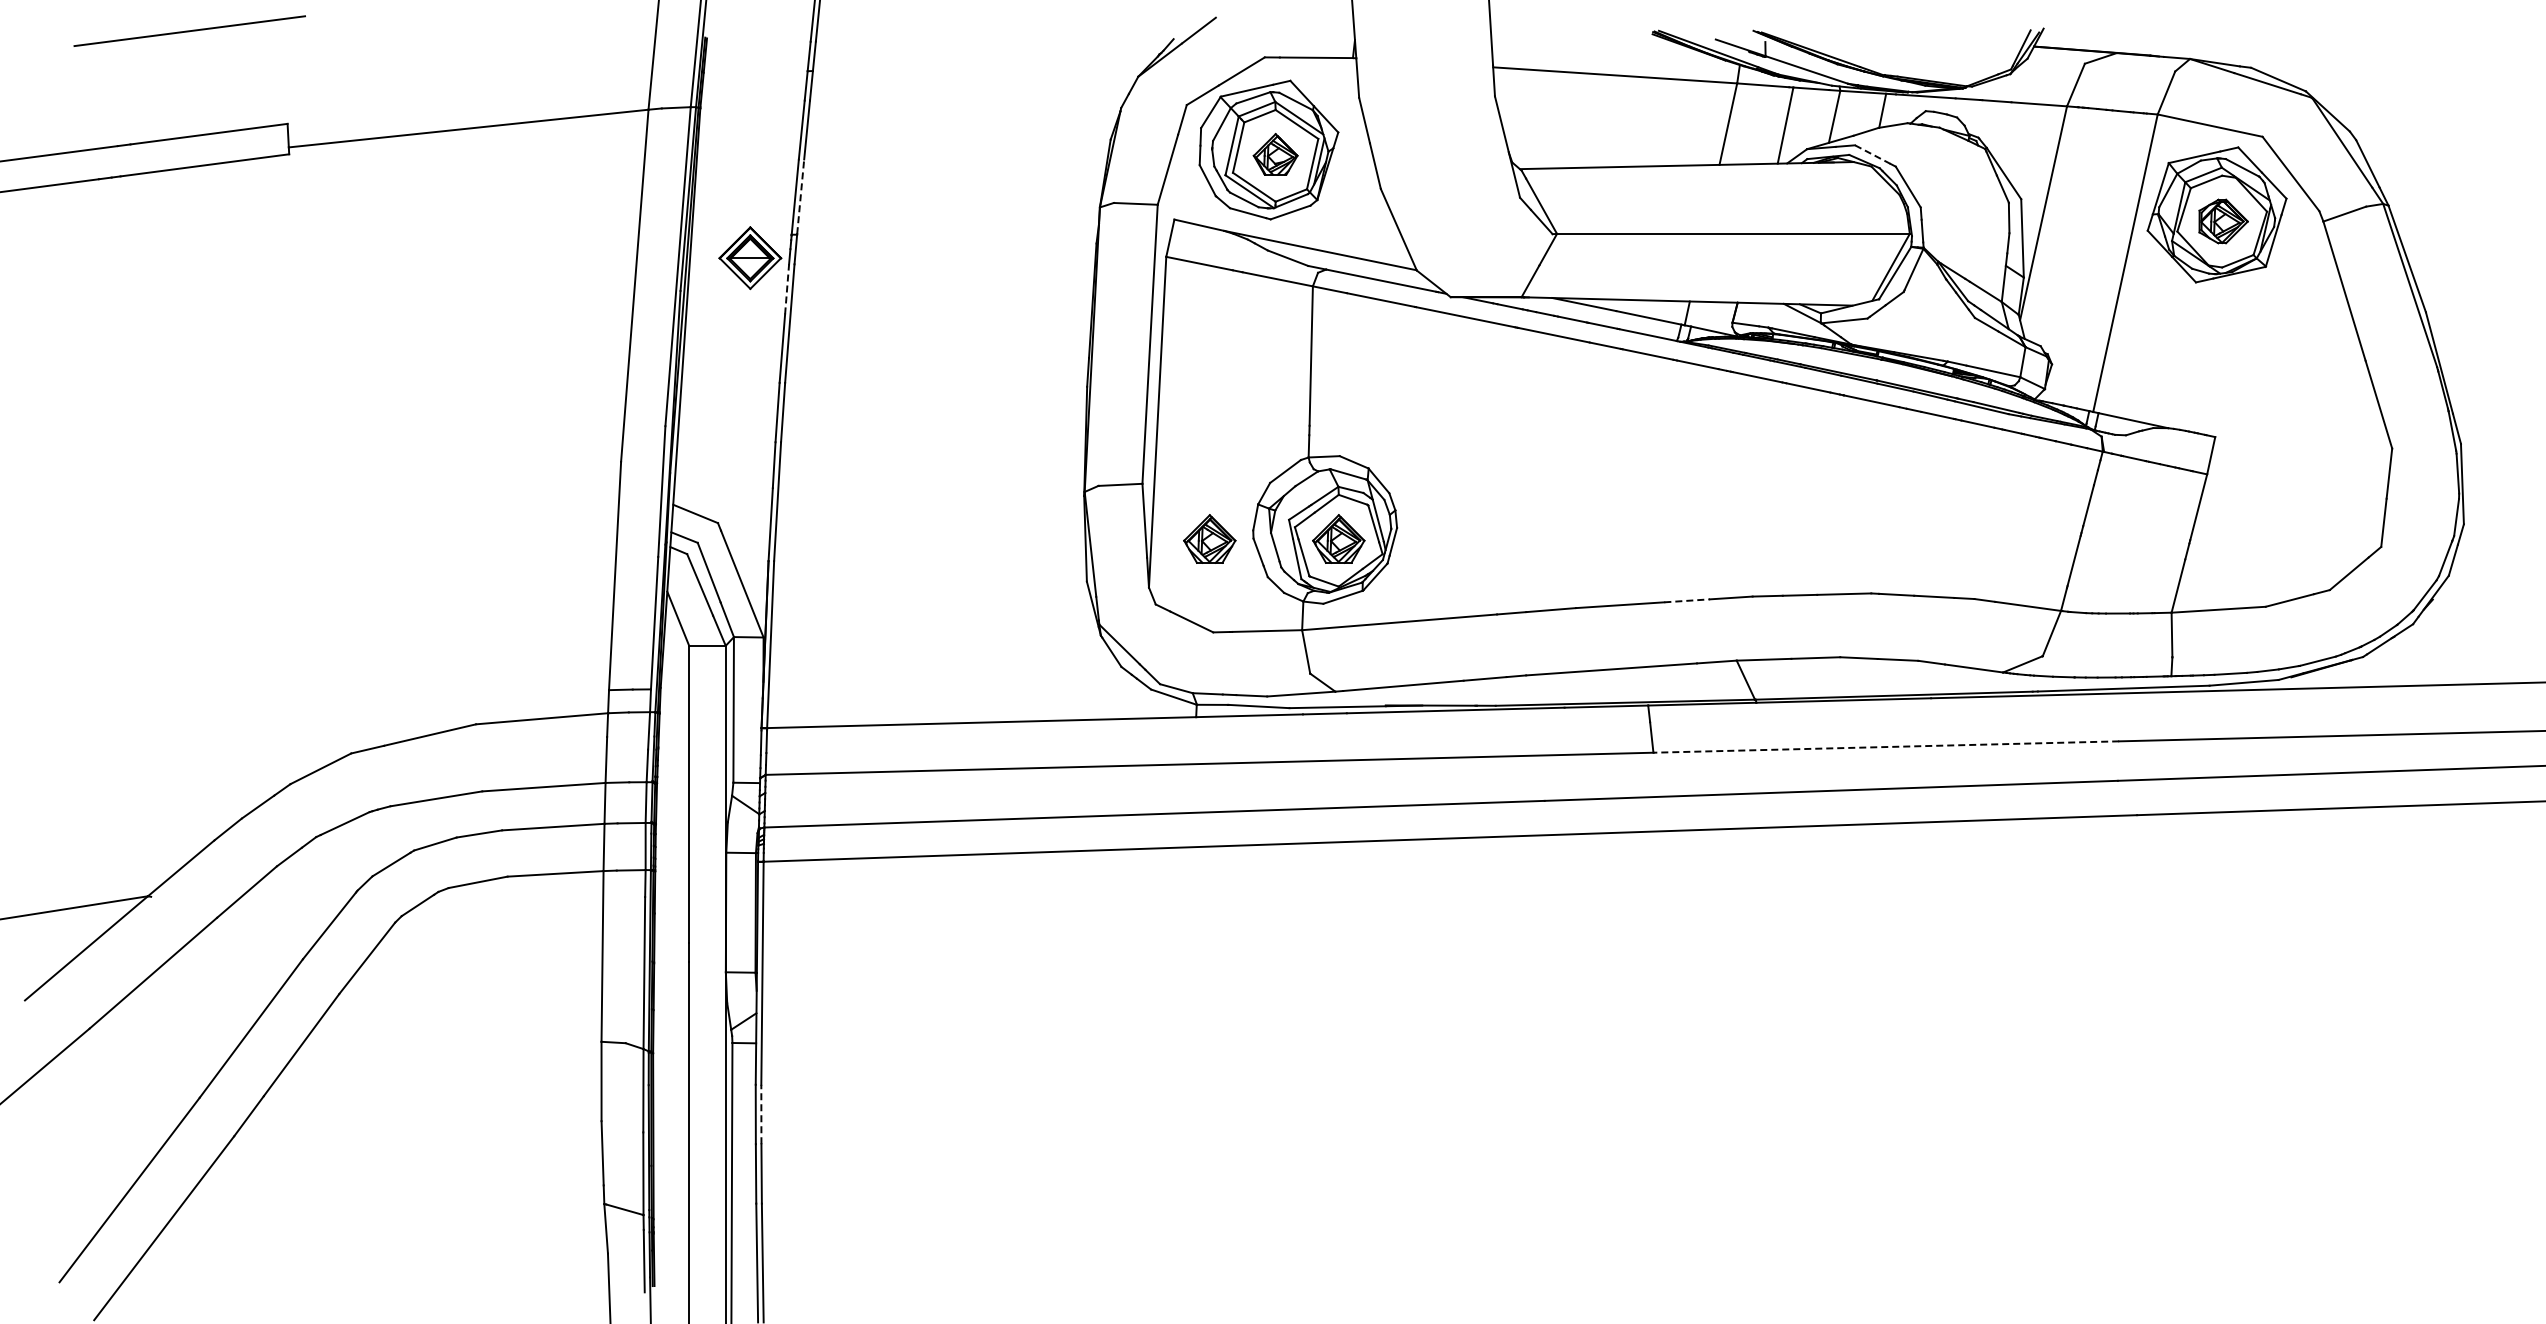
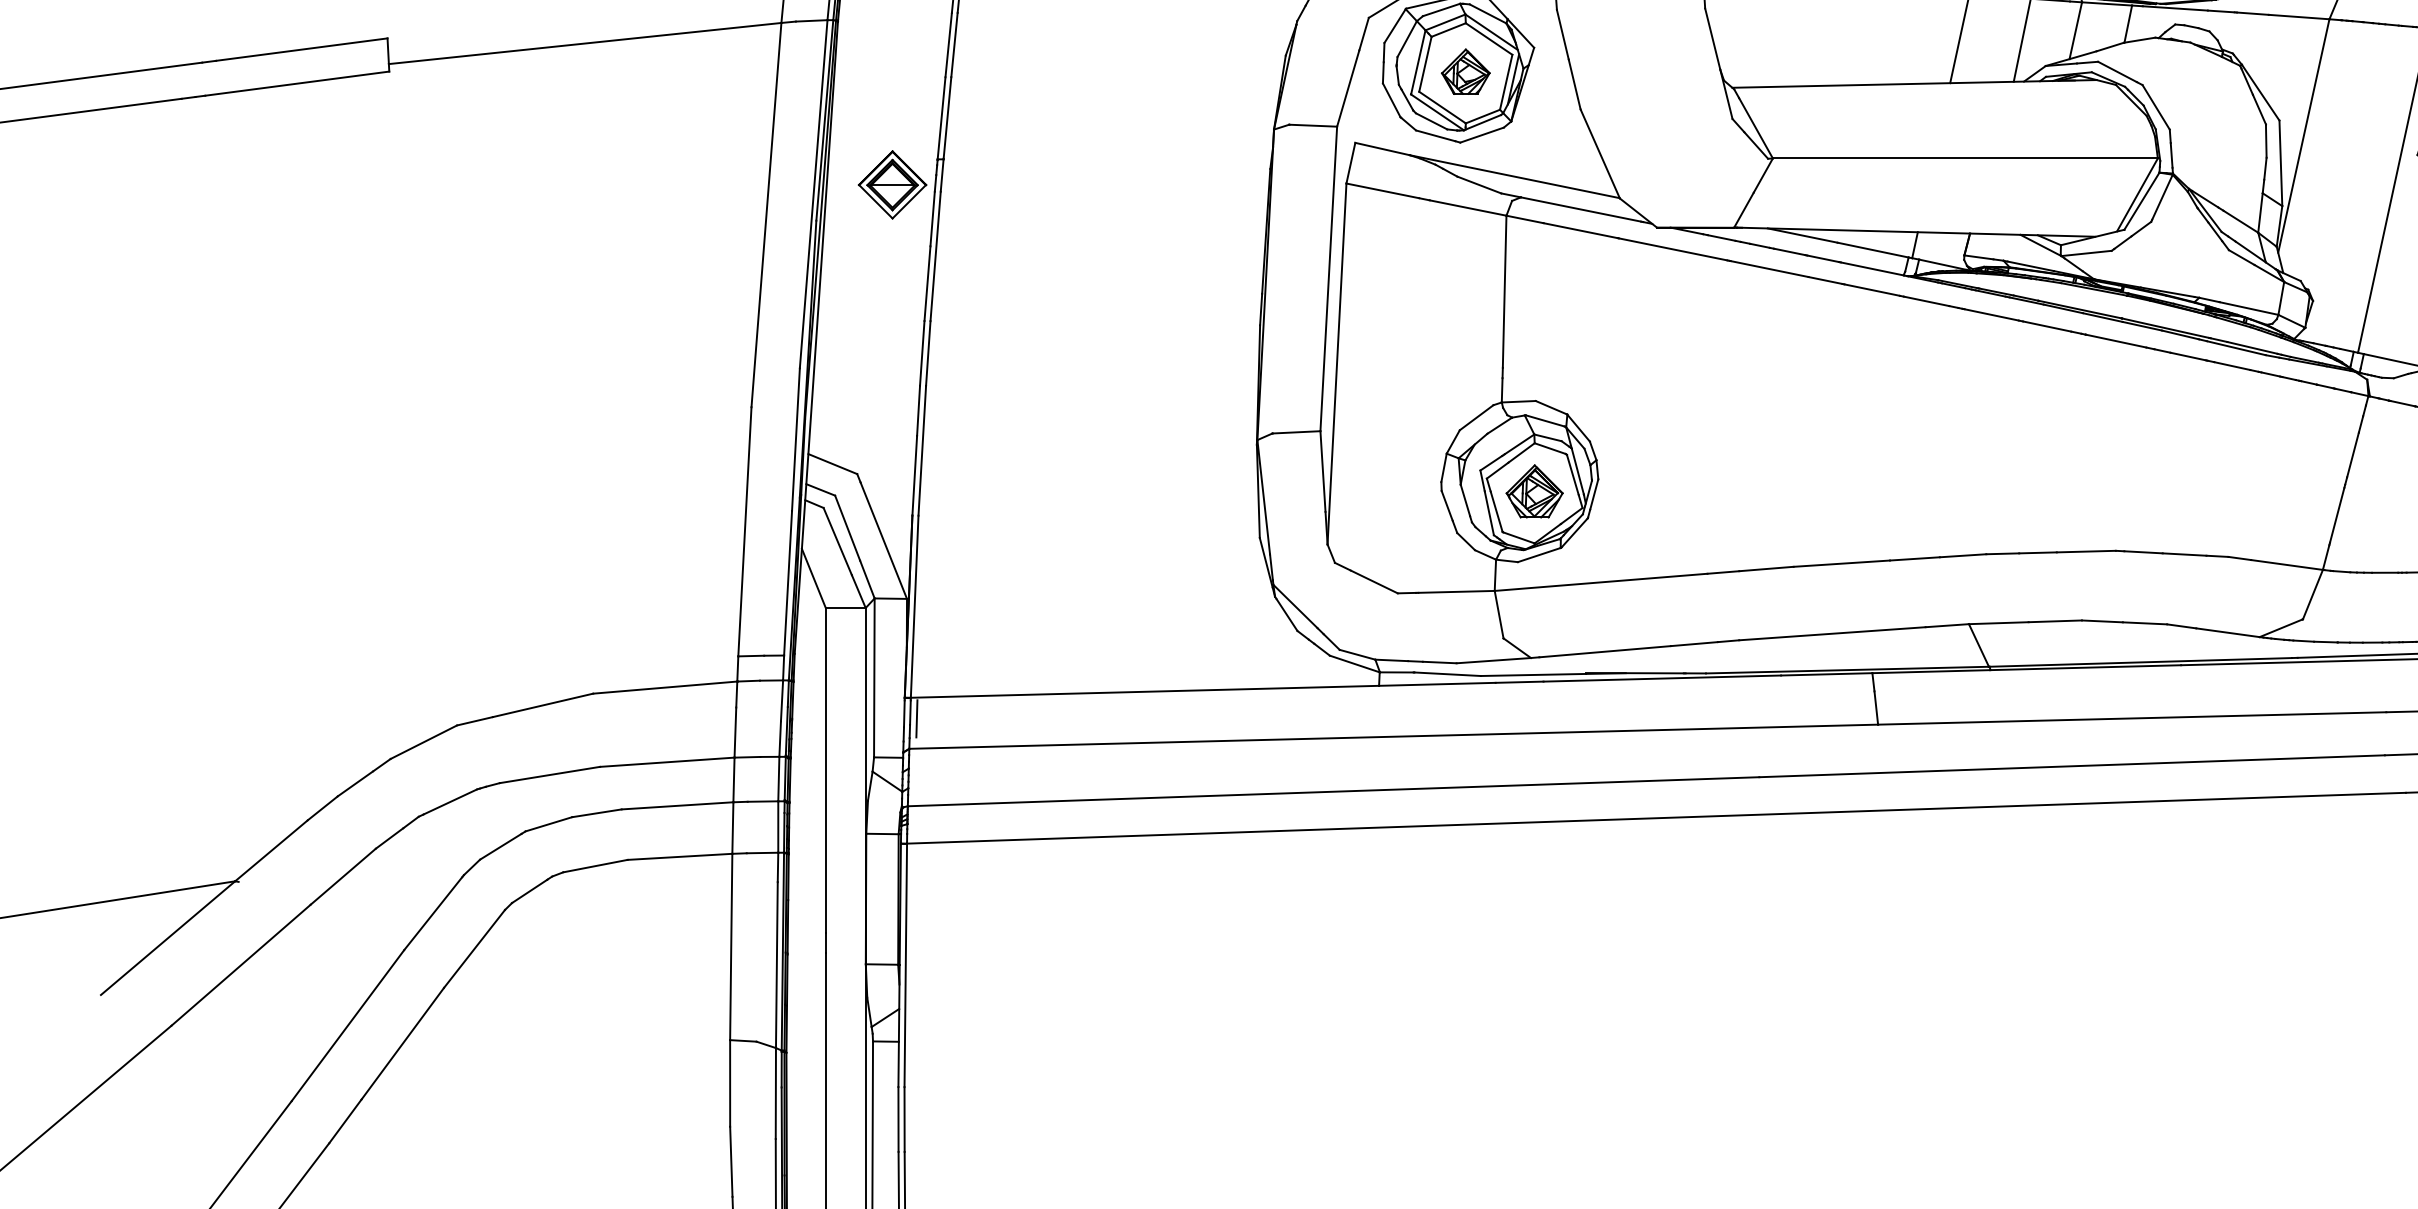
line: (1872, 154) -> (2117, 71), dashed -> solid
line: (800, 196) -> (947, 117), dashed -> solid
line: (787, 288) -> (933, 218), dashed -> solid
part: (1209, 538) -> (1393, 490), removed
line: (1687, 600) -> (1915, 558), dashed -> solid
line: (772, 747) -> (916, 718), added
line: (1886, 747) -> (2132, 718), dashed -> solid
line: (761, 1114) -> (904, 1119), dashed -> solid

